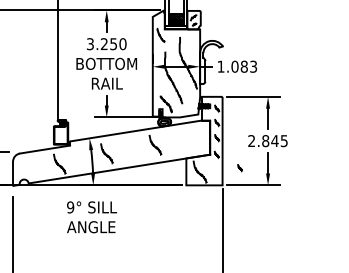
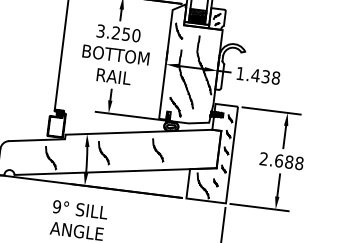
text: (244, 66) -> (266, 76), 1.083 -> 1.438
text: (274, 141) -> (288, 162), 2.845 -> 2.688
curve: (239, 168) -> (215, 183), moved

